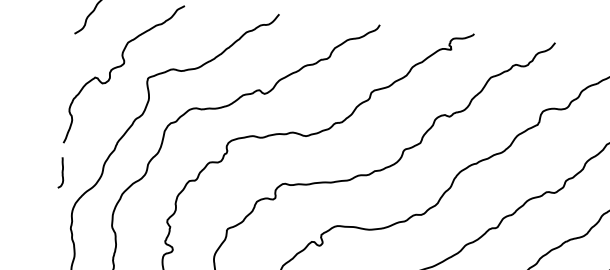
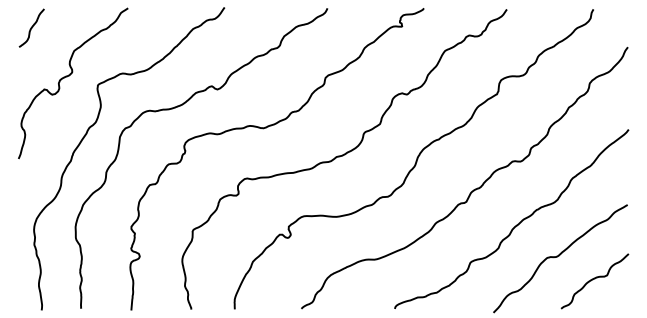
curve: (61, 173) -> (19, 189), removed

